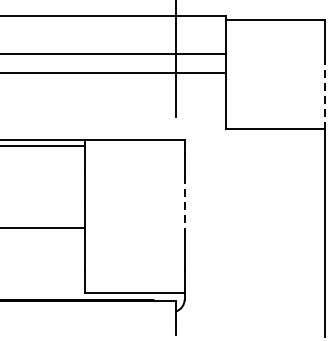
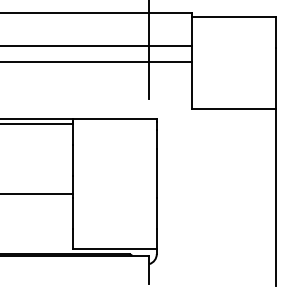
line: (324, 92) -> (275, 78), dashed -> solid
line: (184, 205) -> (156, 174), dashed -> solid

